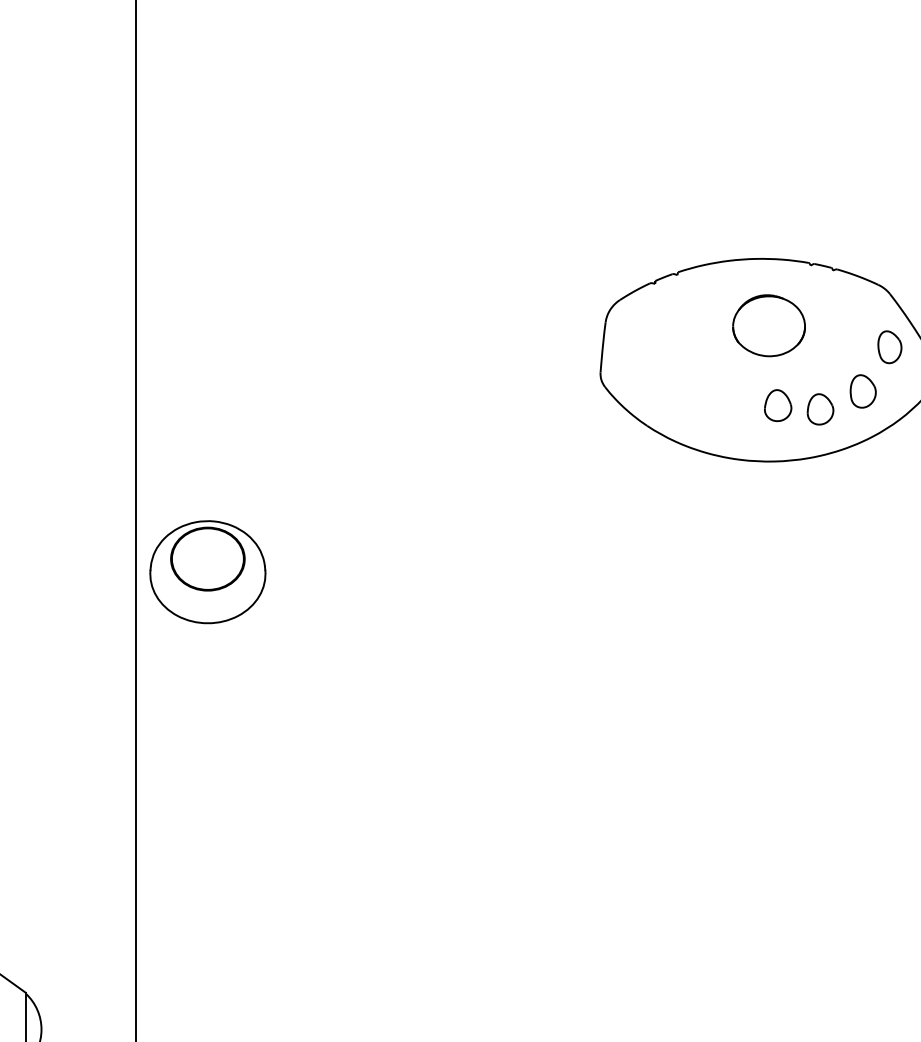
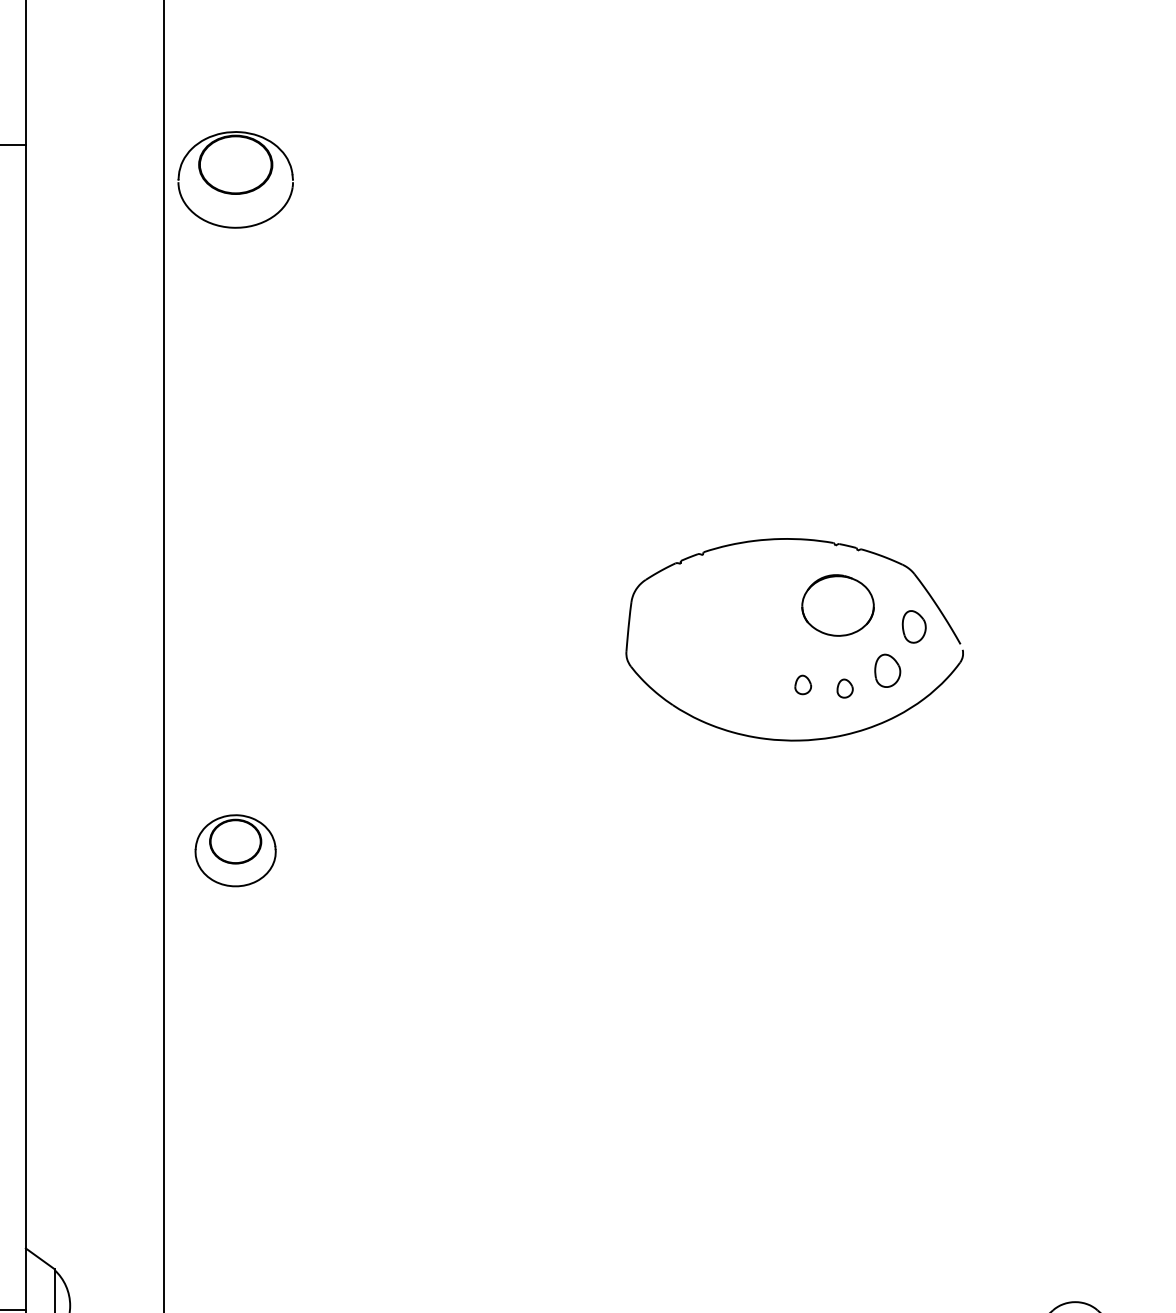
part: (768, 325) -> (837, 605), moved
part: (778, 405) -> (803, 684), size x0.6
part: (819, 409) -> (844, 688), size x0.6
part: (207, 572) -> (235, 850), size x0.7

